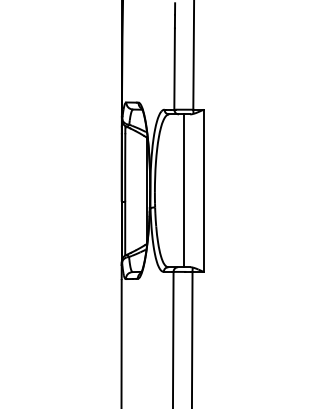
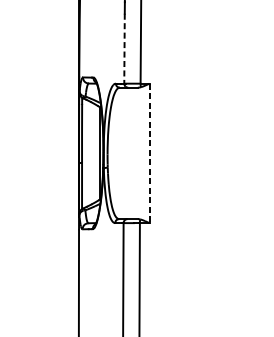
line: (174, 69) -> (124, 49), solid -> dashed
line: (184, 190) -> (133, 153), removed
line: (203, 191) -> (149, 153), solid -> dashed

